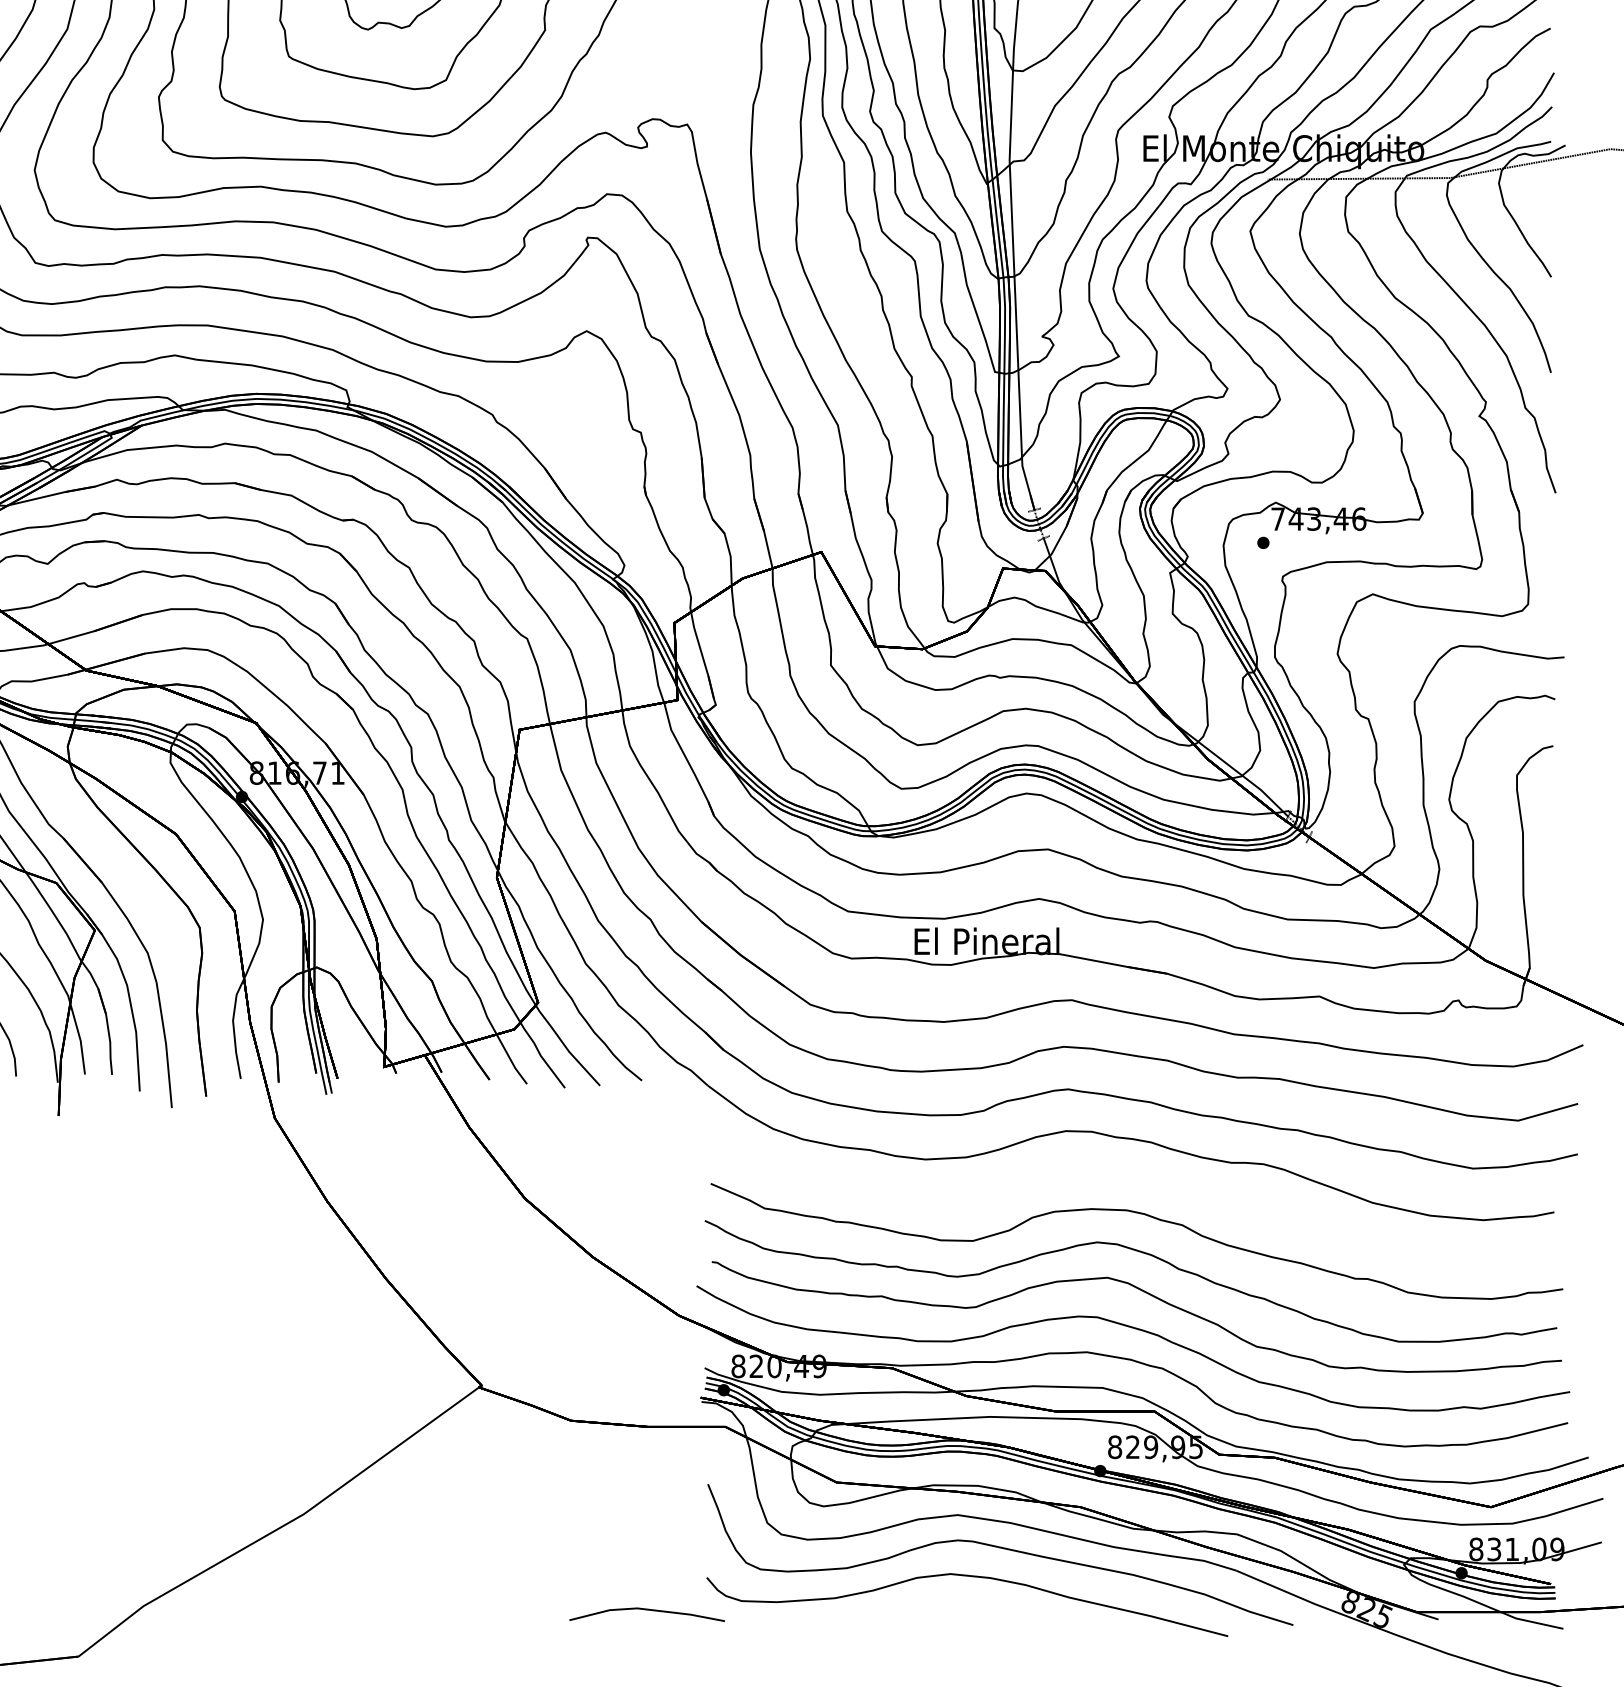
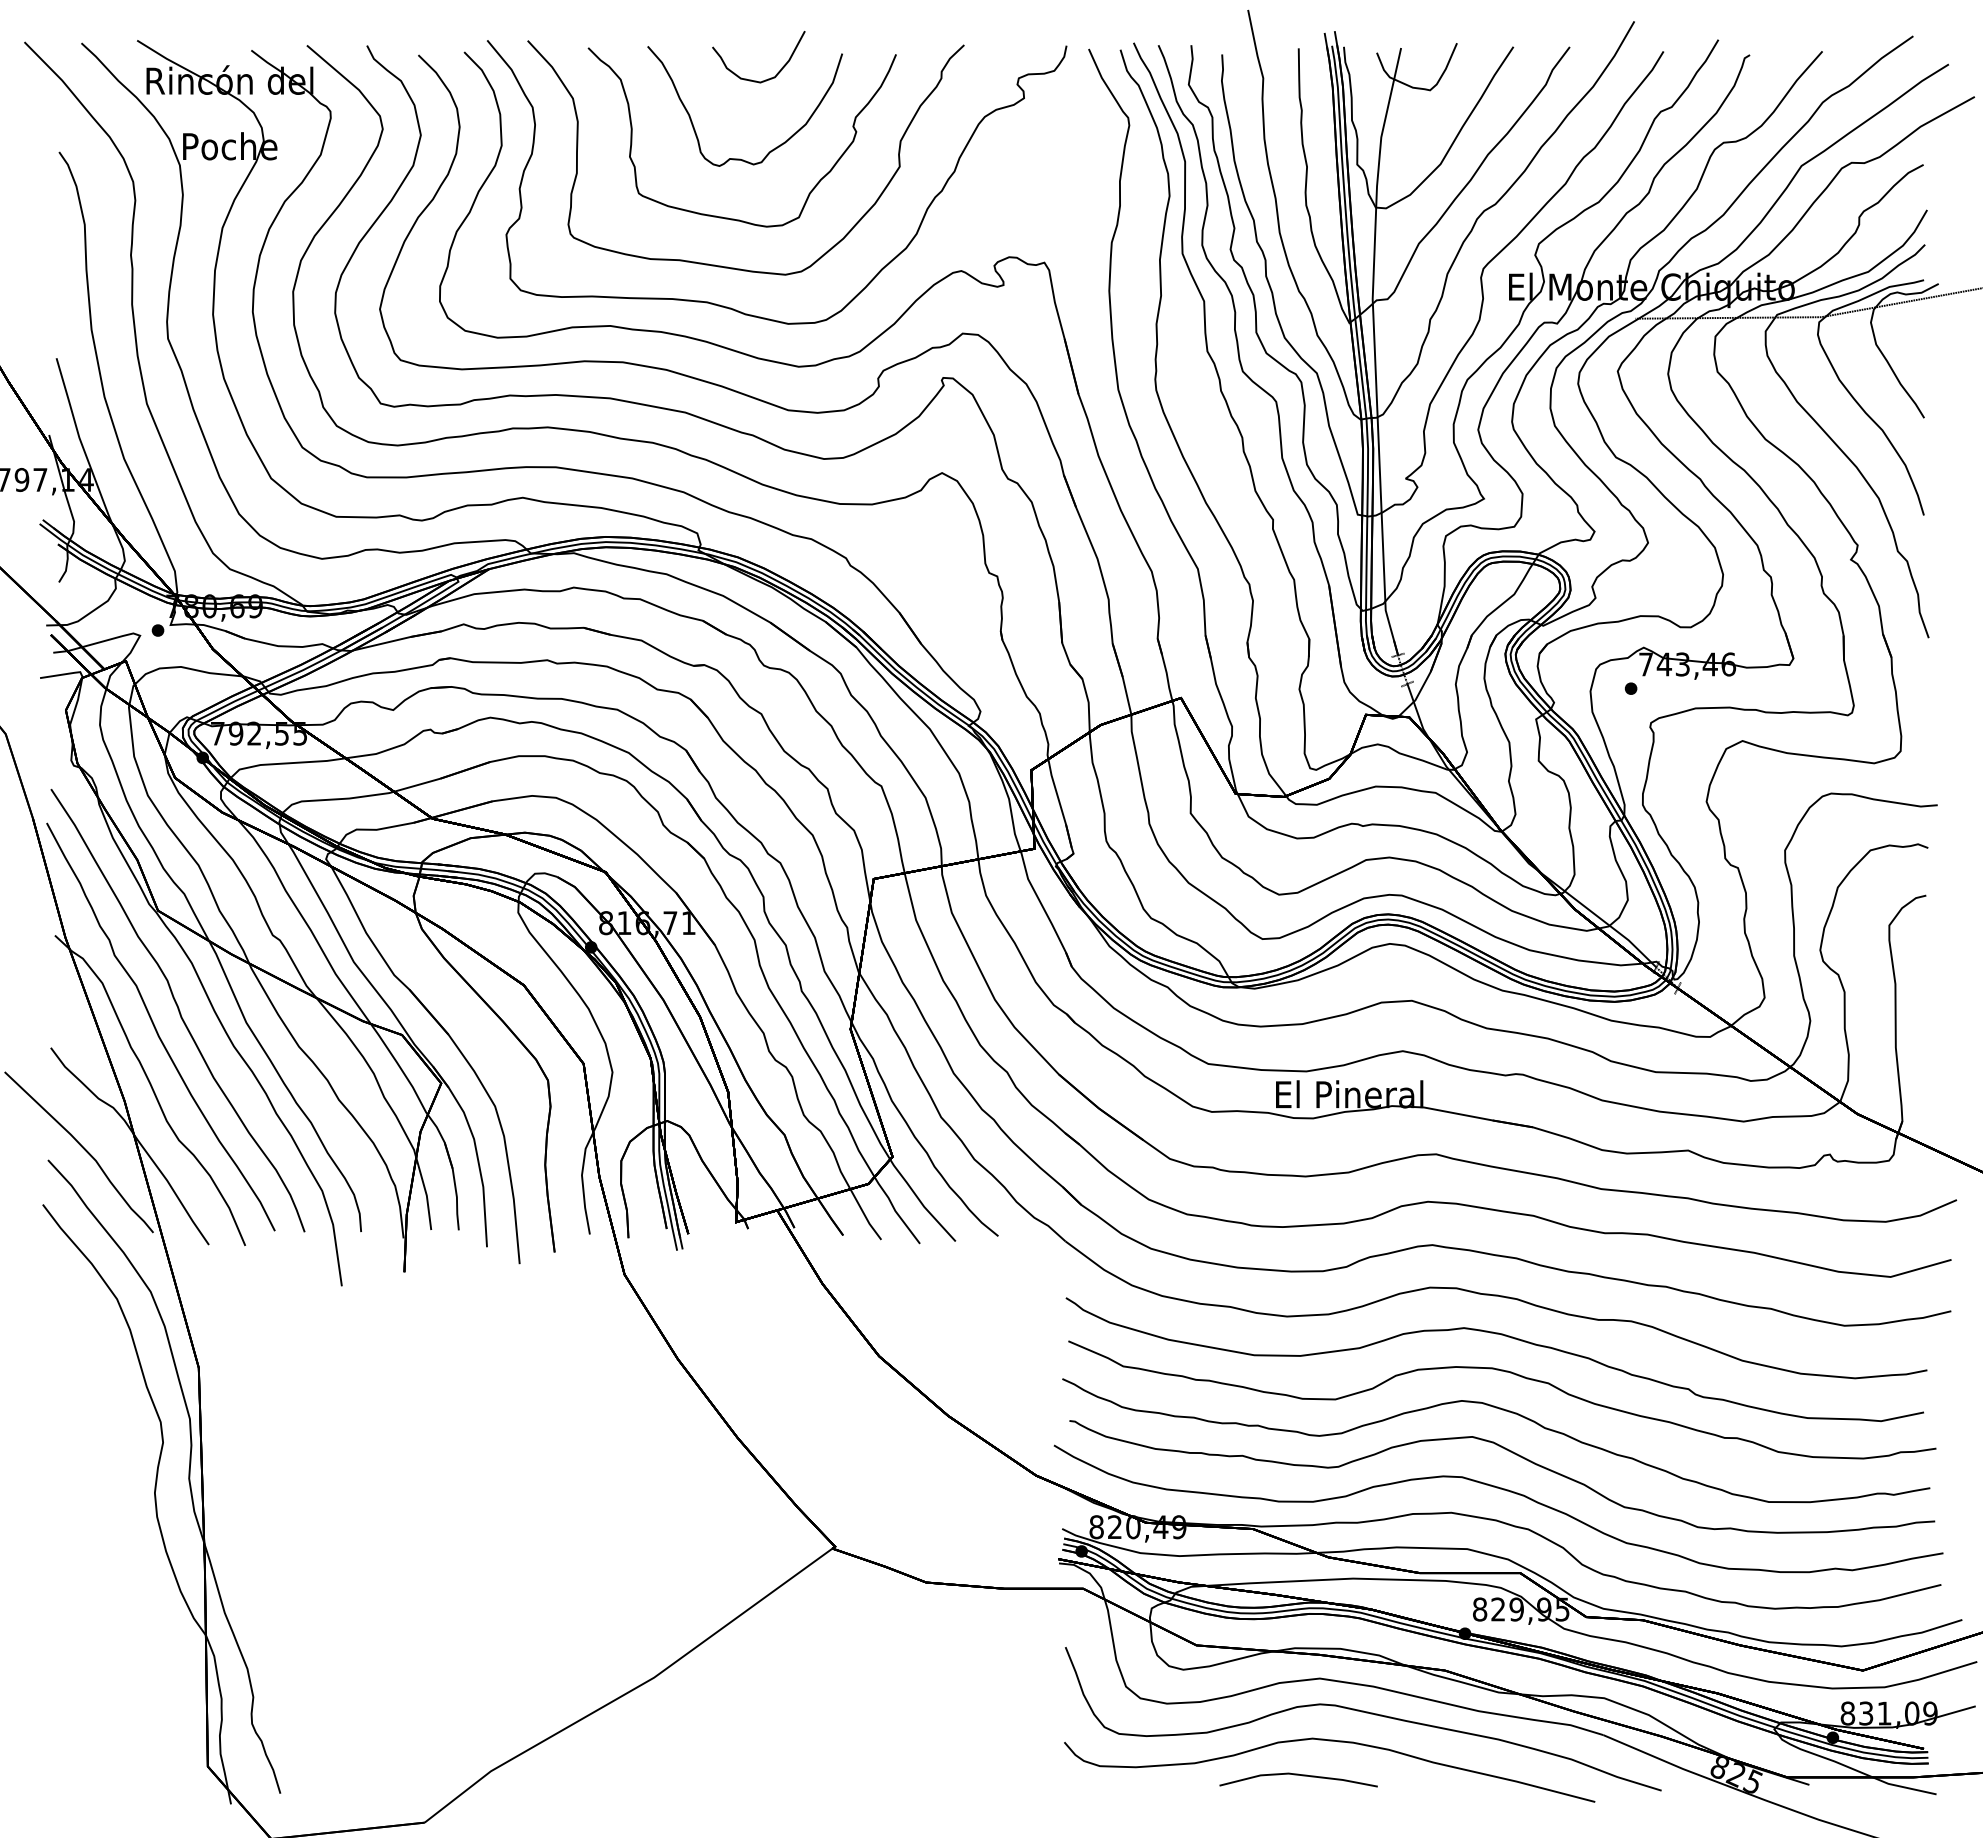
curve: (1136, 1178) -> (1501, 1335), added
line: (647, 1610) -> (1298, 1775), moved

